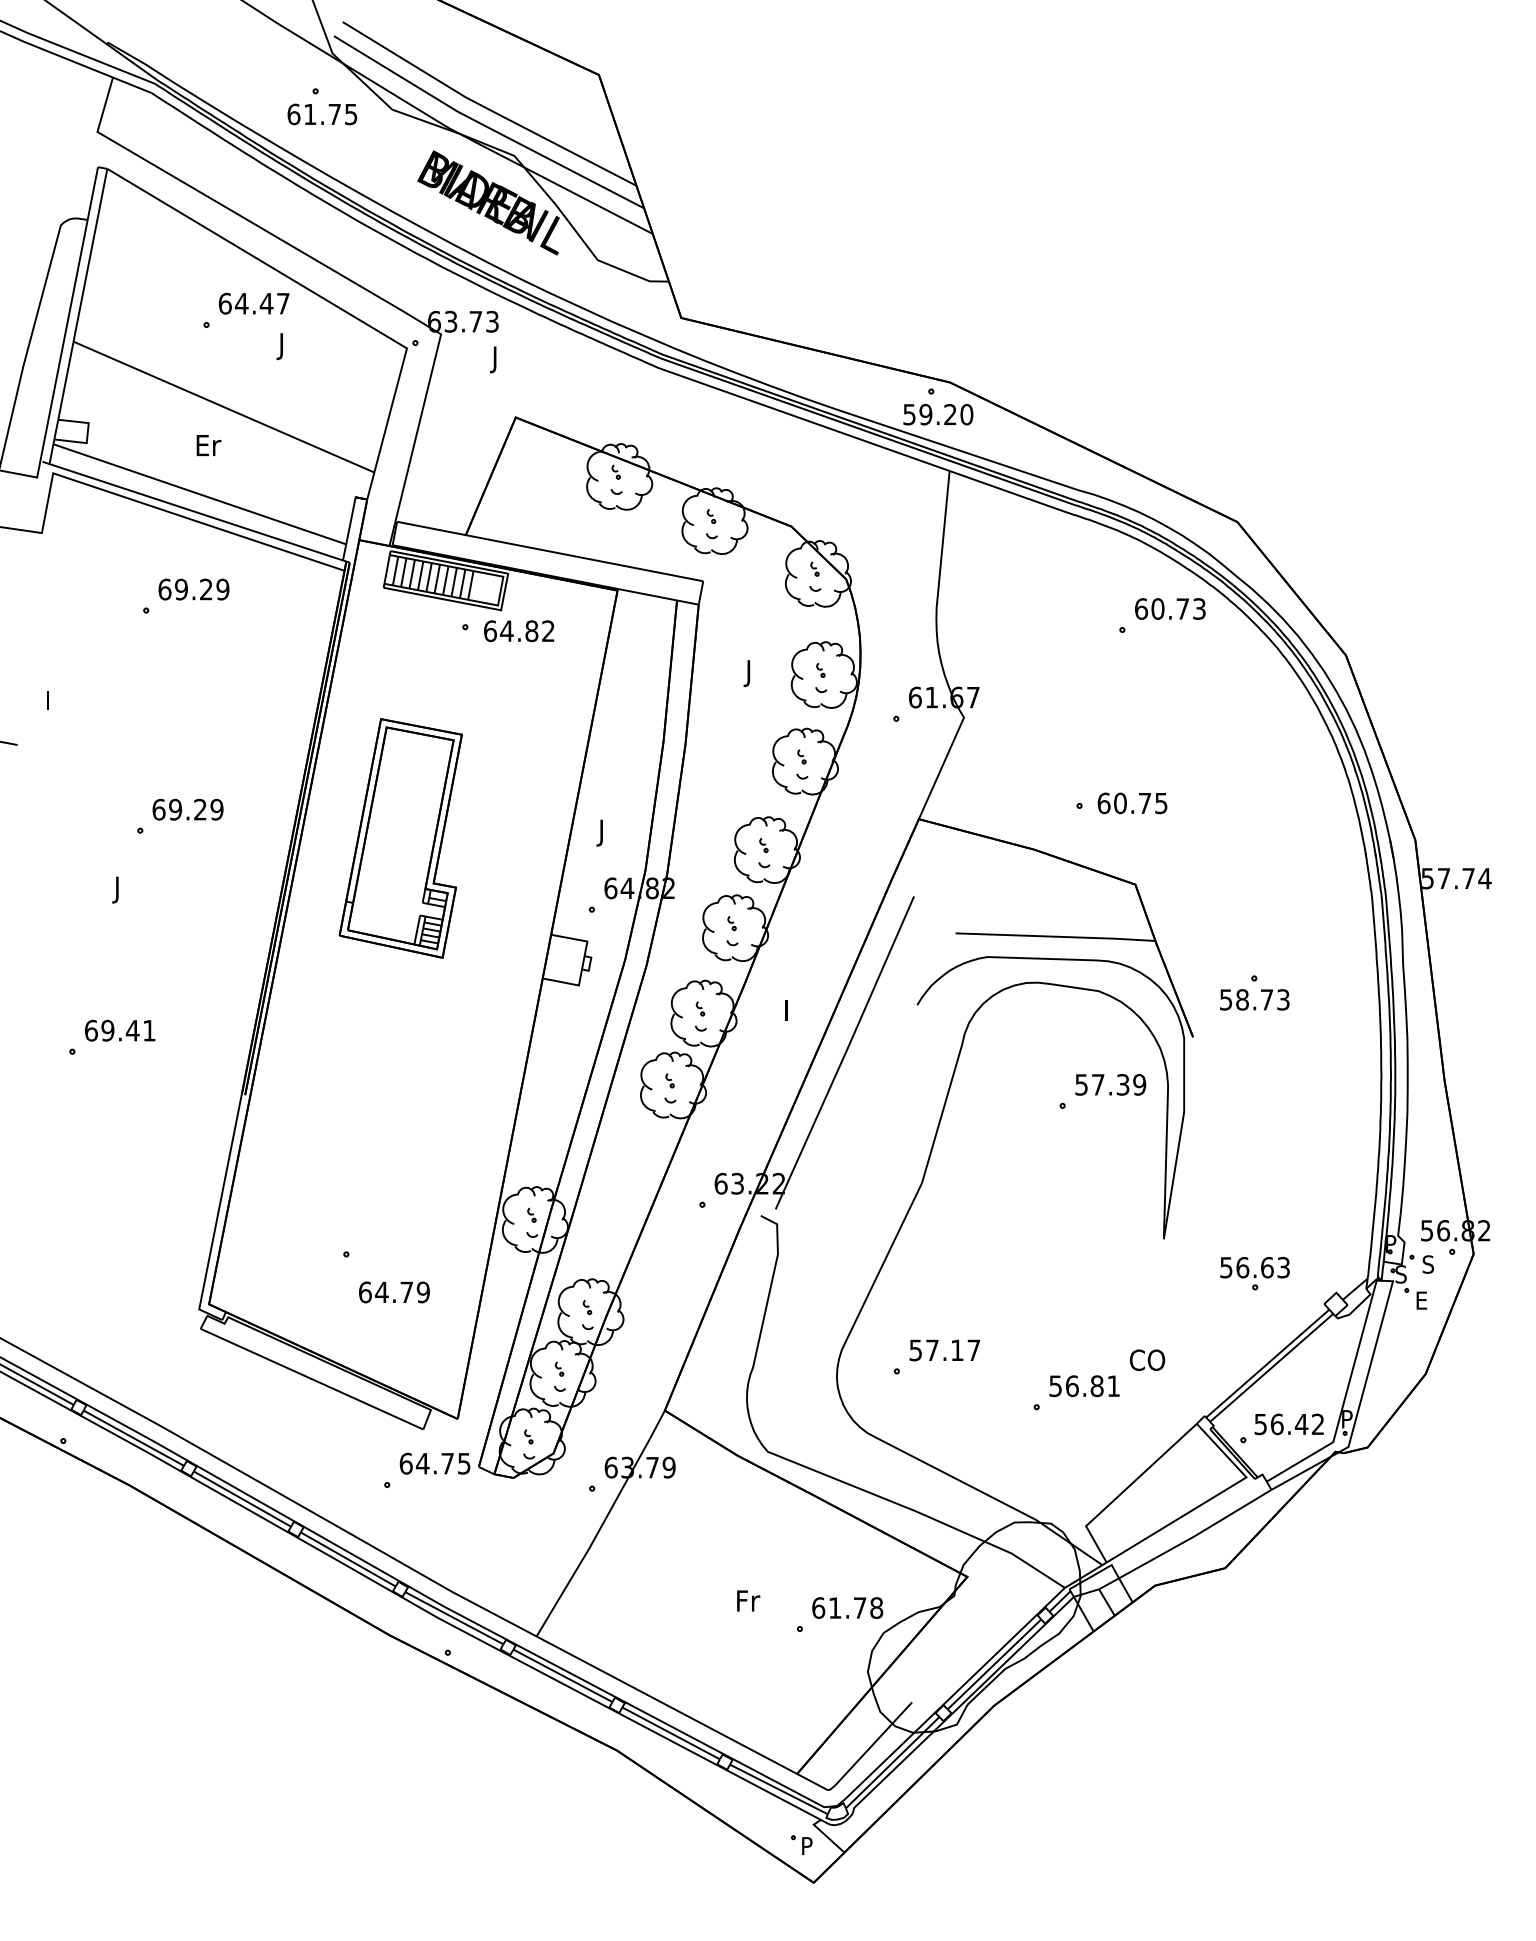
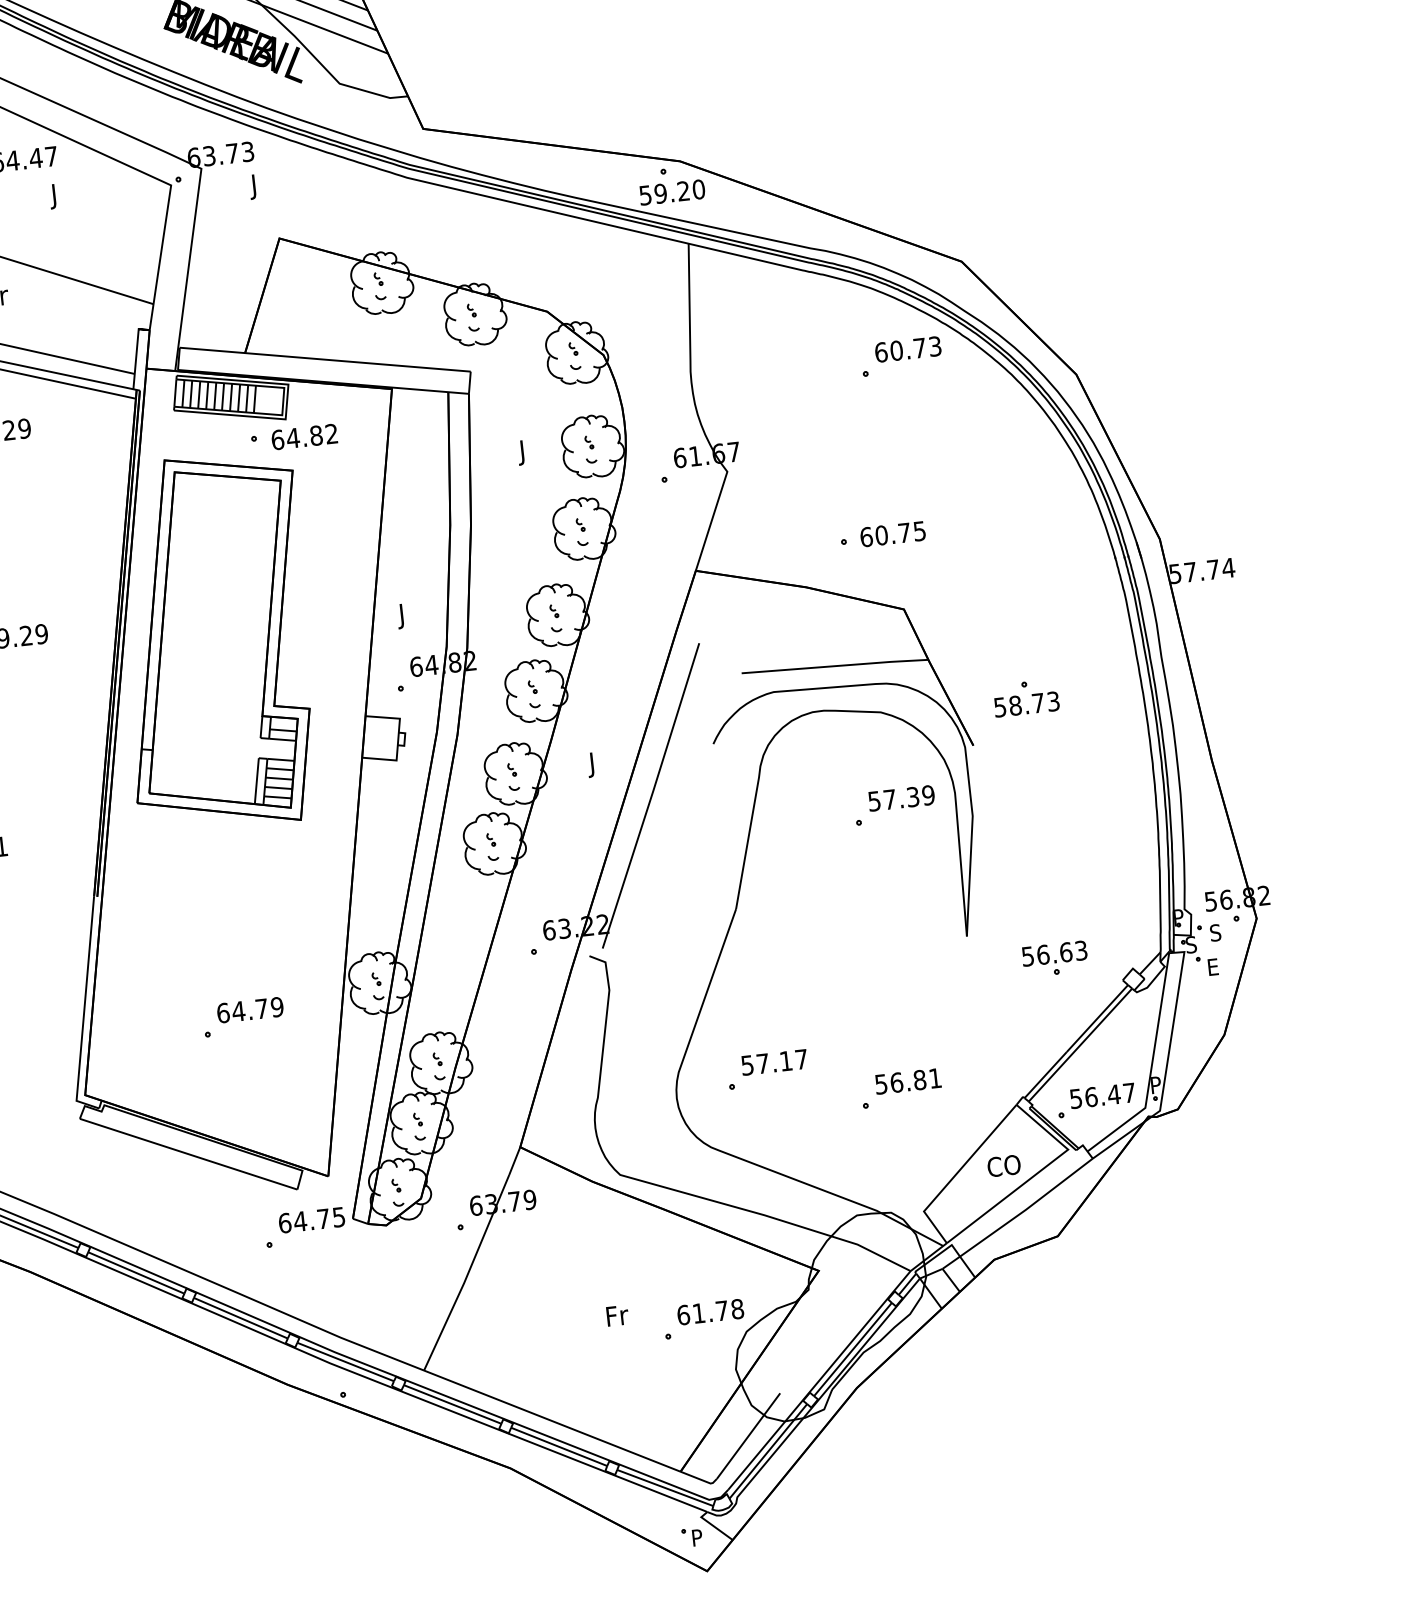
part: (400, 838) -> (215, 642), size x1.67
text: (784, 1012) -> (590, 764), I -> J
text: (394, 1292) -> (250, 1010), moved
text: (1147, 1359) -> (1004, 1165), moved
text: (1317, 1423) -> (1128, 1092), 56.42 -> 56.47

